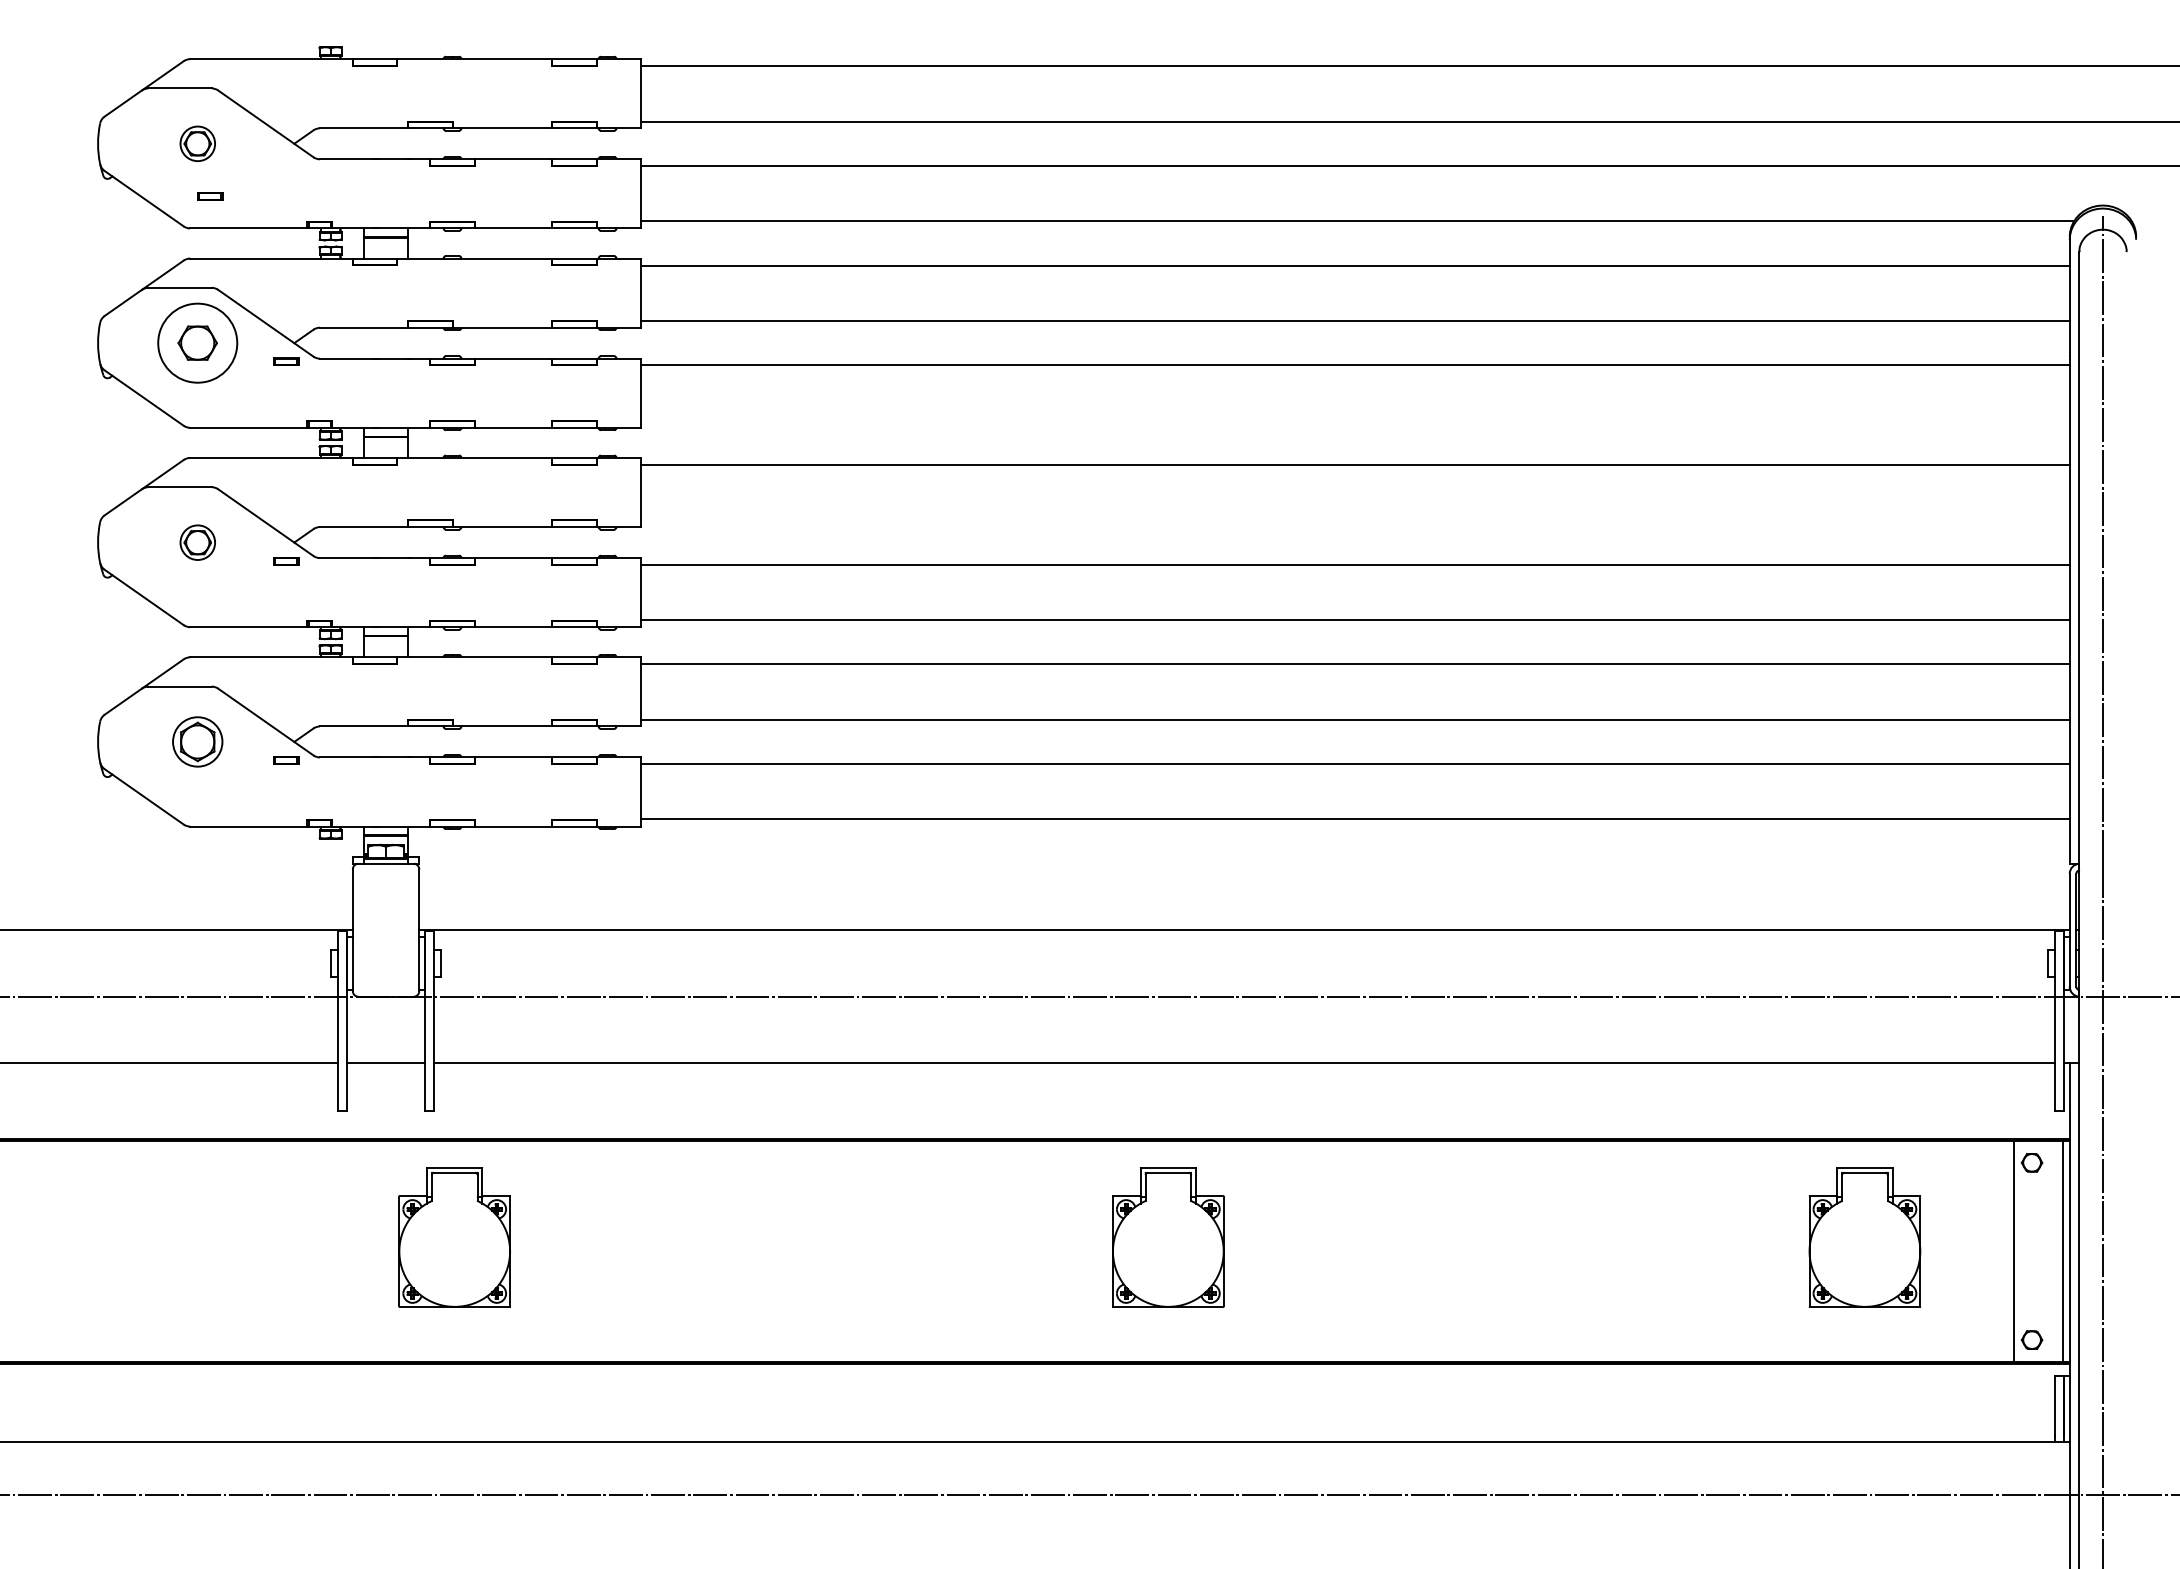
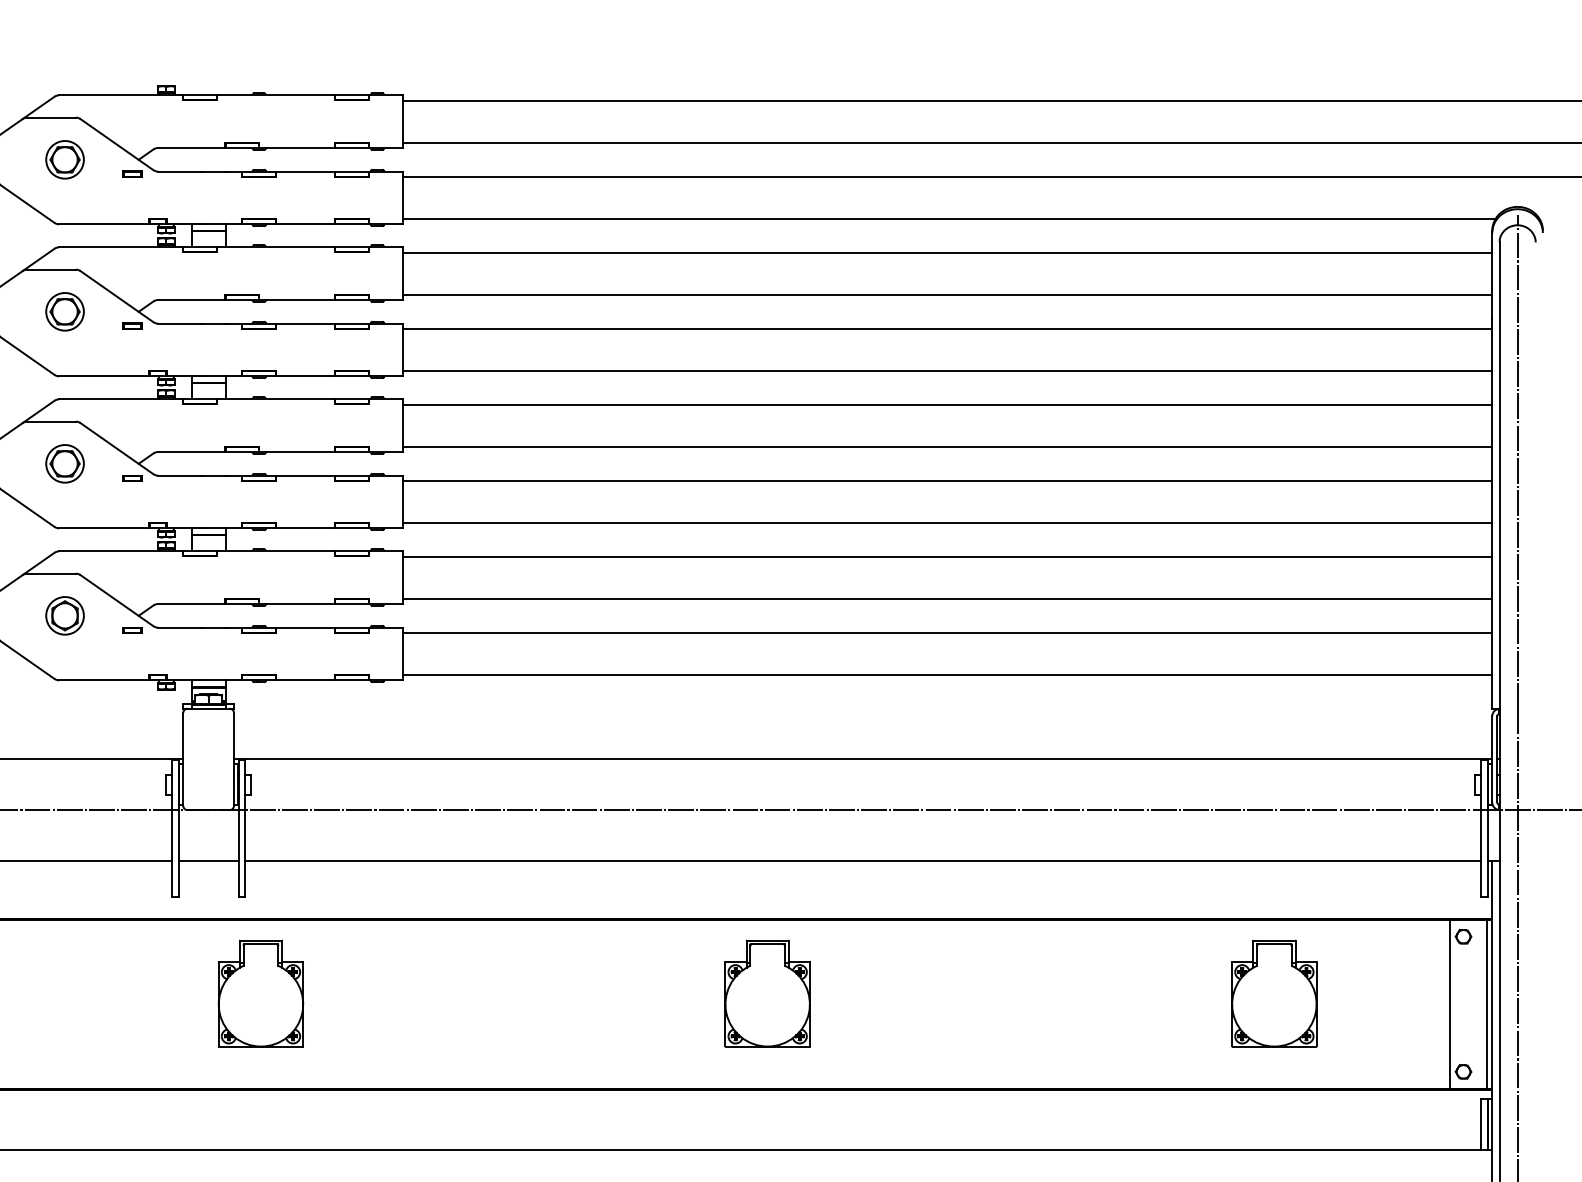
part: (197, 143) -> (64, 159), size x1.43
part: (210, 196) -> (132, 174), moved
circle: (197, 342) -> (64, 311), size x0.62
line: (1354, 420) -> (946, 370), added
line: (1354, 520) -> (946, 447), added
part: (197, 542) -> (64, 463), size x1.43
part: (1168, 1237) -> (767, 993), moved
part: (1864, 1237) -> (1274, 993), moved

